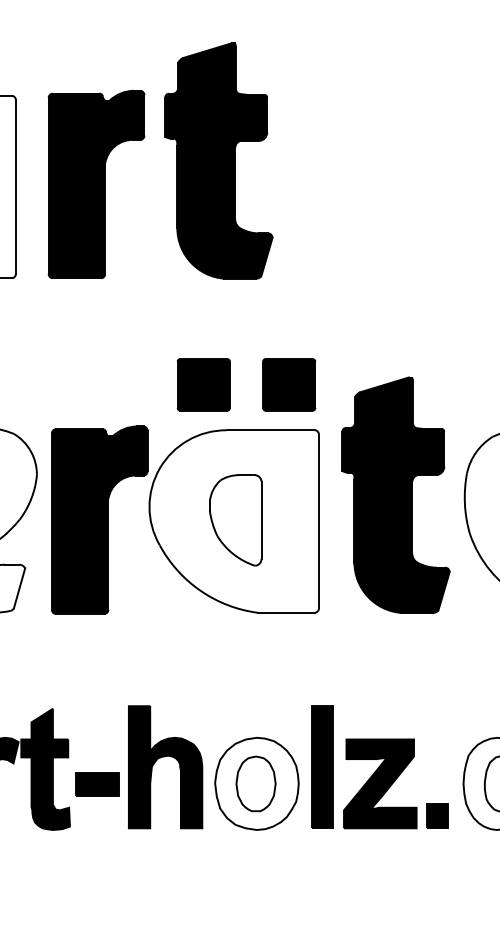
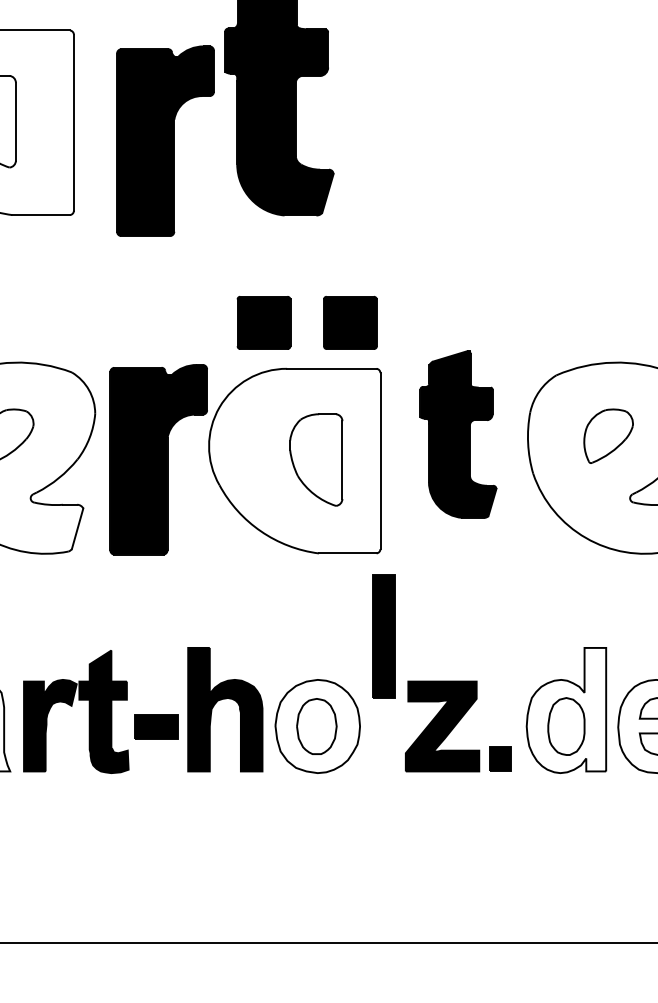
part: (96, 183) -> (165, 140), moved
part: (396, 495) -> (458, 434), size x0.7
part: (235, 519) -> (316, 459), moved
part: (321, 767) -> (383, 636), moved

